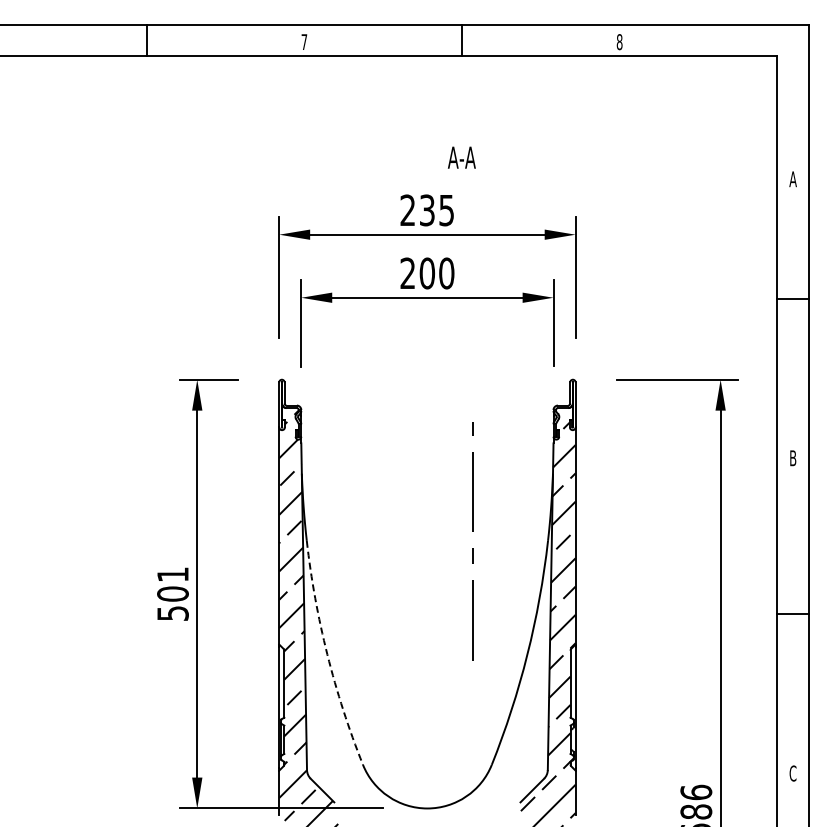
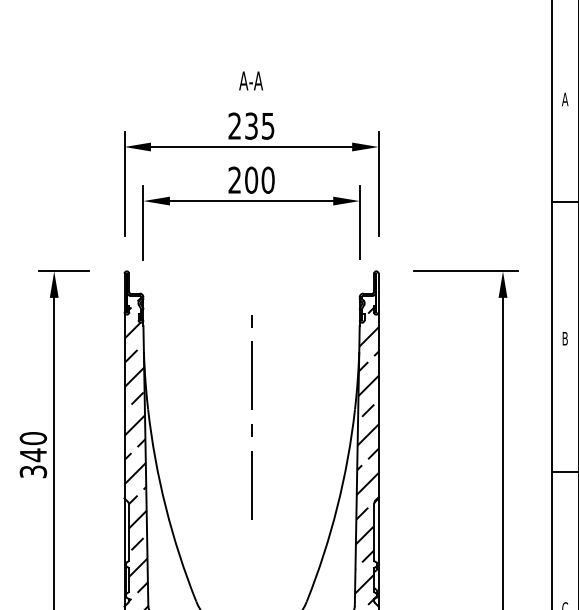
text: (461, 157) -> (250, 80), moved
line: (472, 548) -> (250, 423), moved
text: (172, 593) -> (32, 454), 501 -> 340
arc: (327, 654) -> (165, 506), dashed -> solid

